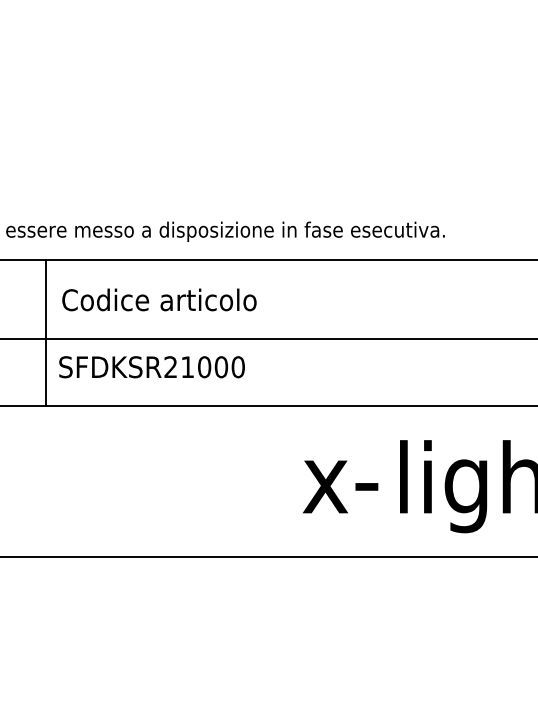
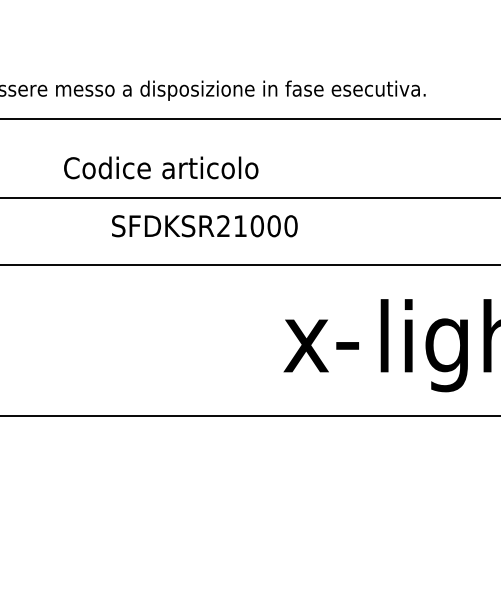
text: (159, 299) -> (161, 167), moved
line: (45, 332) -> (26, 191), removed
text: (151, 367) -> (204, 226), moved

